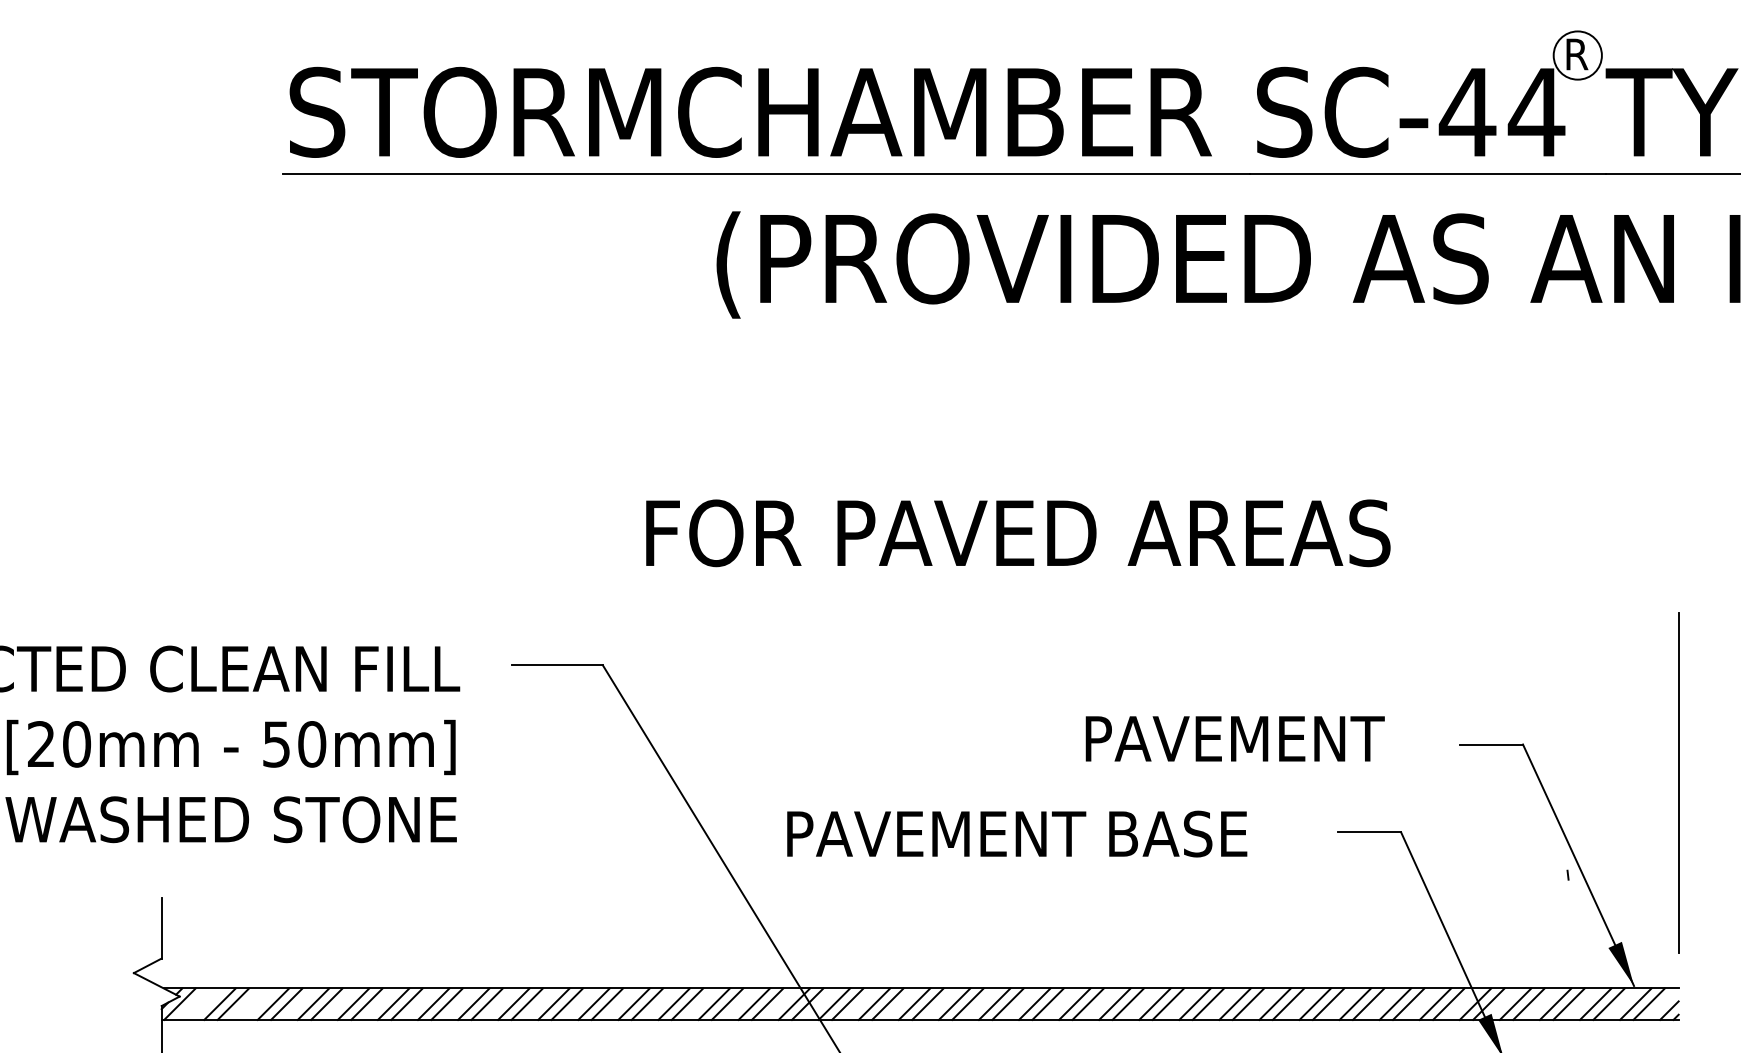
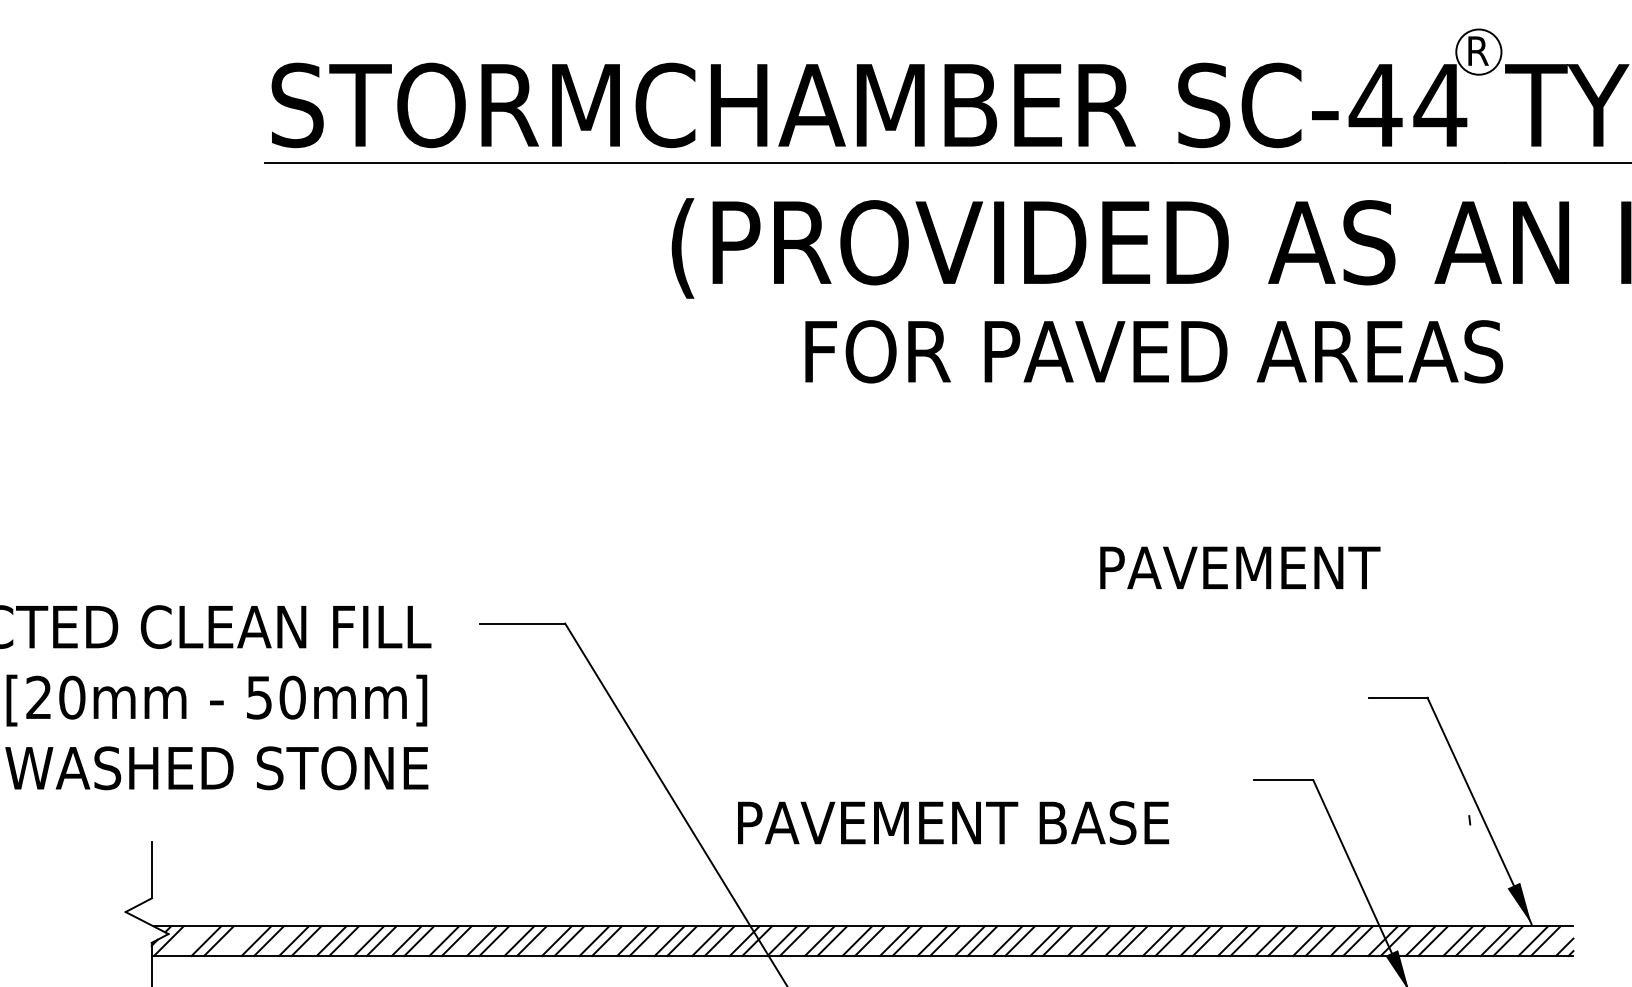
text: (1018, 533) -> (1154, 351), moved
text: (1234, 738) -> (1239, 567), moved
line: (1678, 783) -> (1573, 734), removed
text: (1017, 833) -> (953, 822), moved

